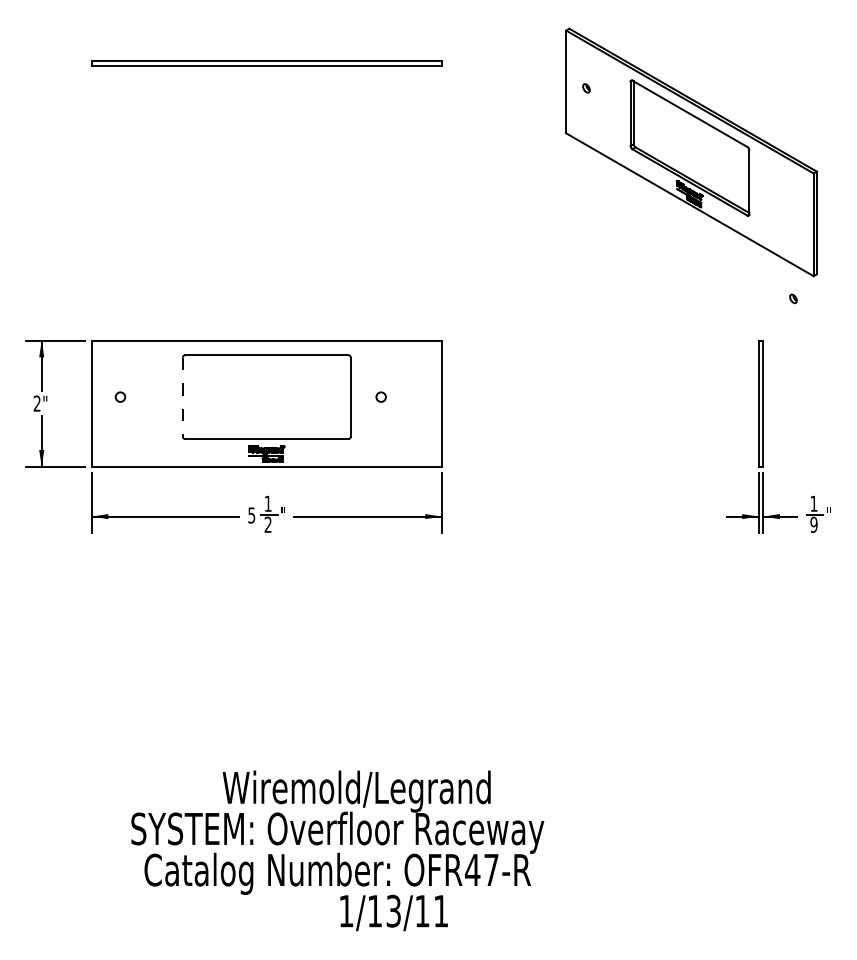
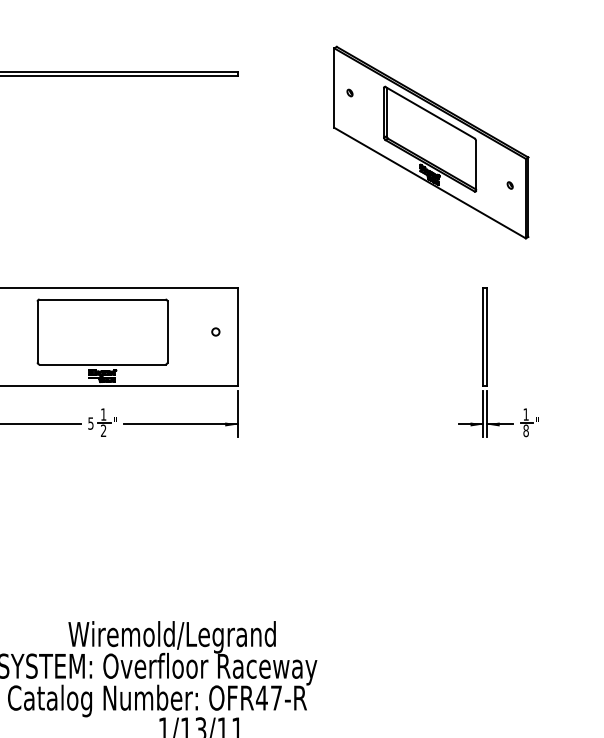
part: (793, 298) -> (510, 185), moved
circle: (380, 396) -> (215, 331), moved
line: (182, 397) -> (37, 332), dashed -> solid
text: (813, 524) -> (525, 430), 9 -> 8

